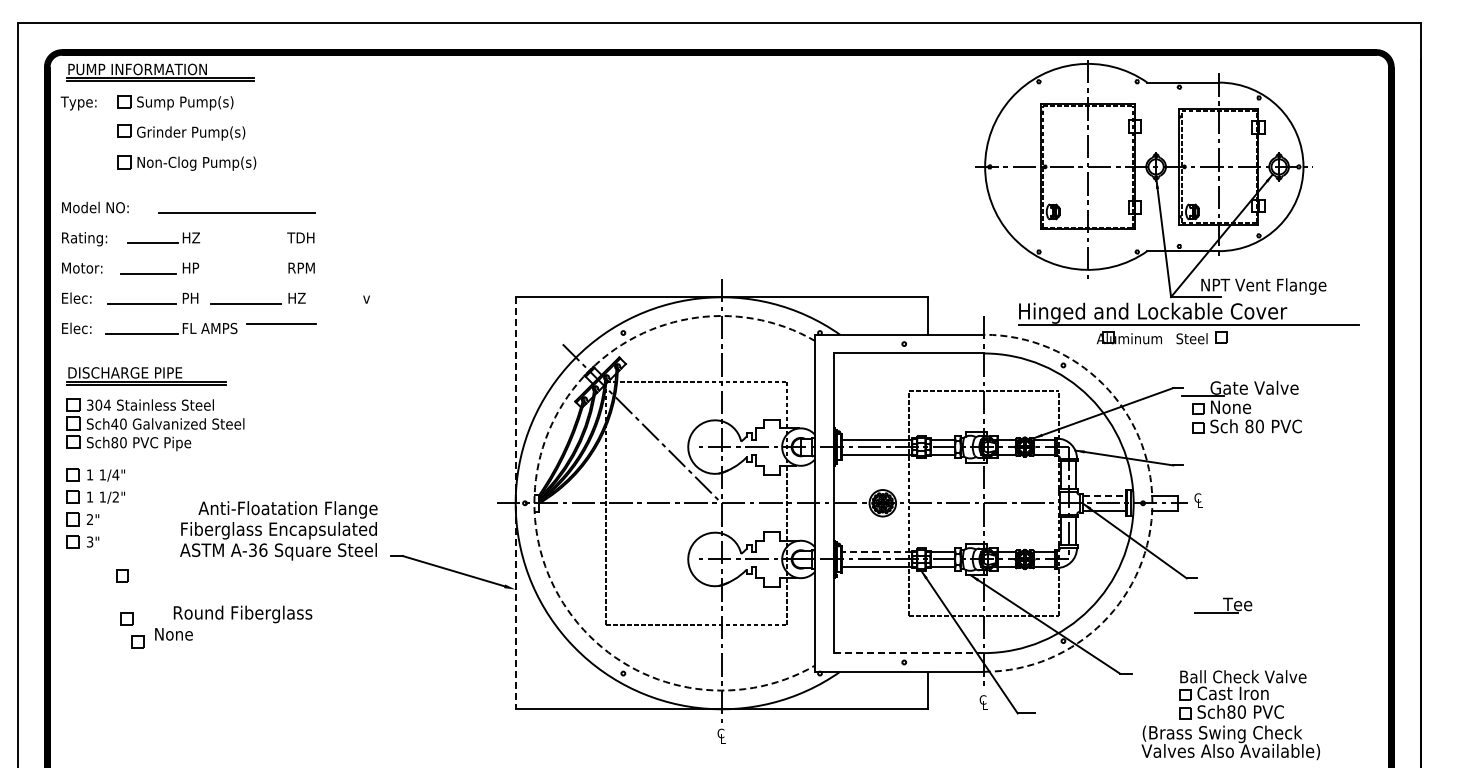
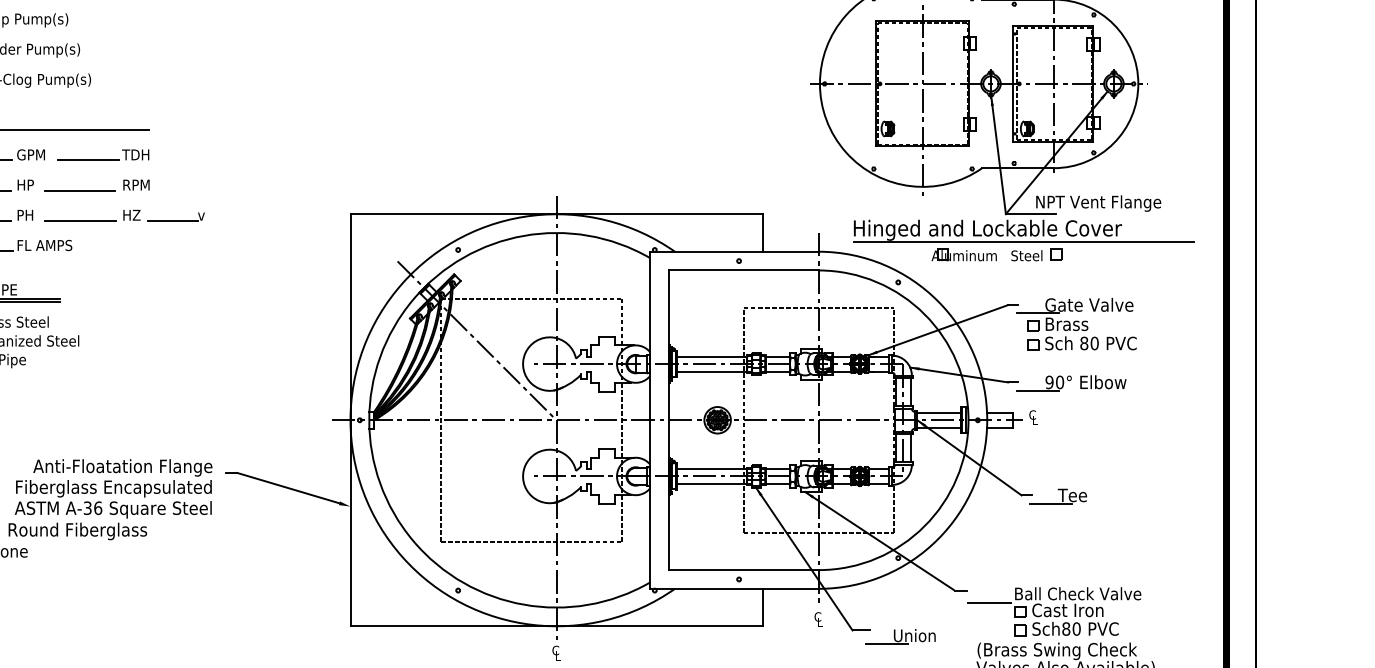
text: (196, 237) -> (31, 154), HZ -> GPM
line: (253, 243) -> (88, 160), added
line: (337, 303) -> (172, 220), added
line: (281, 323) -> (80, 190), moved
text: (1232, 407) -> (1067, 324), None -> Brass
part: (1236, 466) -> (1071, 383), added
line: (1104, 495) -> (939, 412), dashed -> solid
line: (515, 503) -> (350, 420), dashed -> solid
arc: (534, 503) -> (369, 420), dashed -> solid
arc: (1152, 503) -> (987, 420), dashed -> solid
text: (278, 530) -> (113, 488), moved
line: (876, 552) -> (711, 469), dashed -> solid
part: (1223, 605) -> (1058, 496), moved
line: (908, 653) -> (743, 570), dashed -> solid
line: (1154, 685) -> (989, 602), added
part: (1065, 719) -> (900, 636), added

